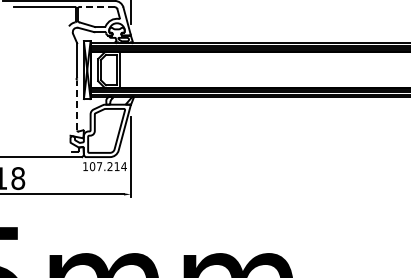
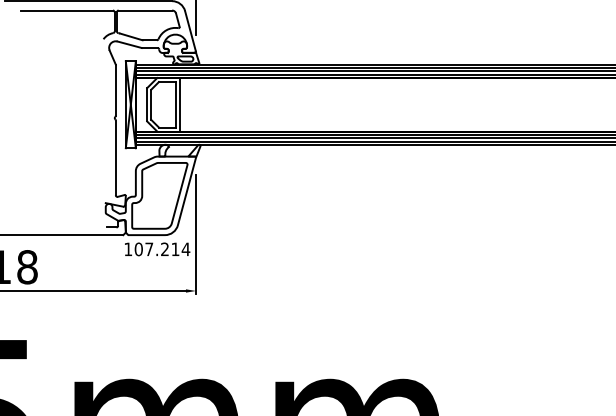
line: (96, 7) -> (144, 10), dashed -> solid
line: (77, 105) -> (116, 157), dashed -> solid

